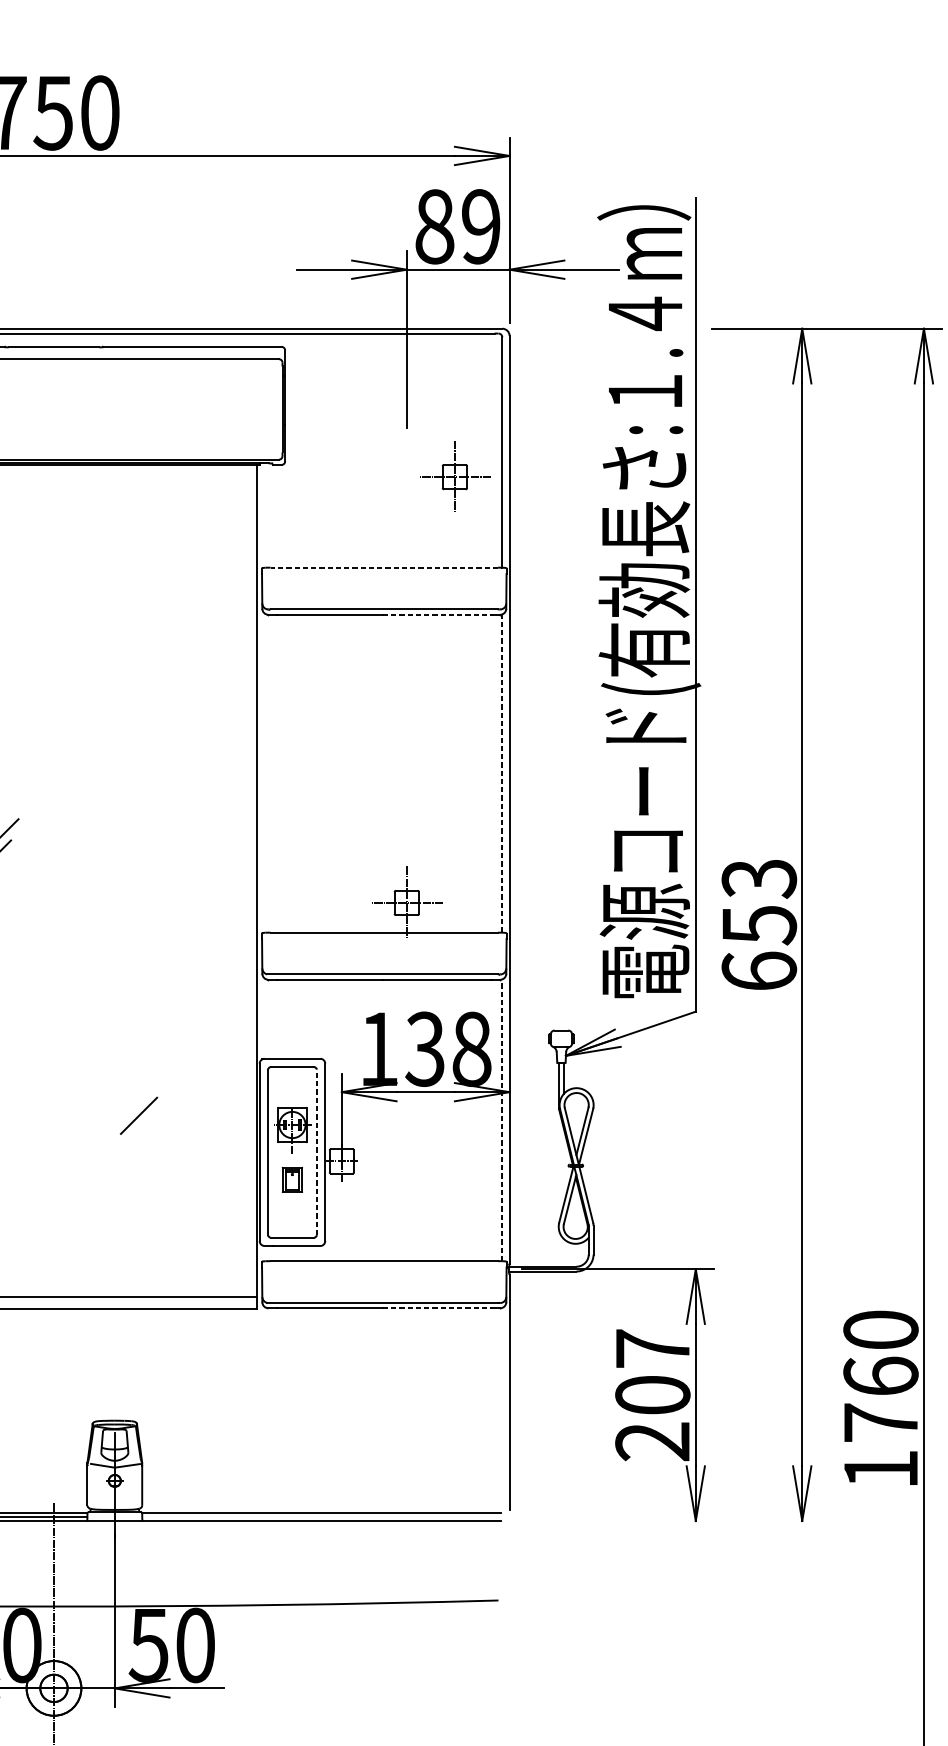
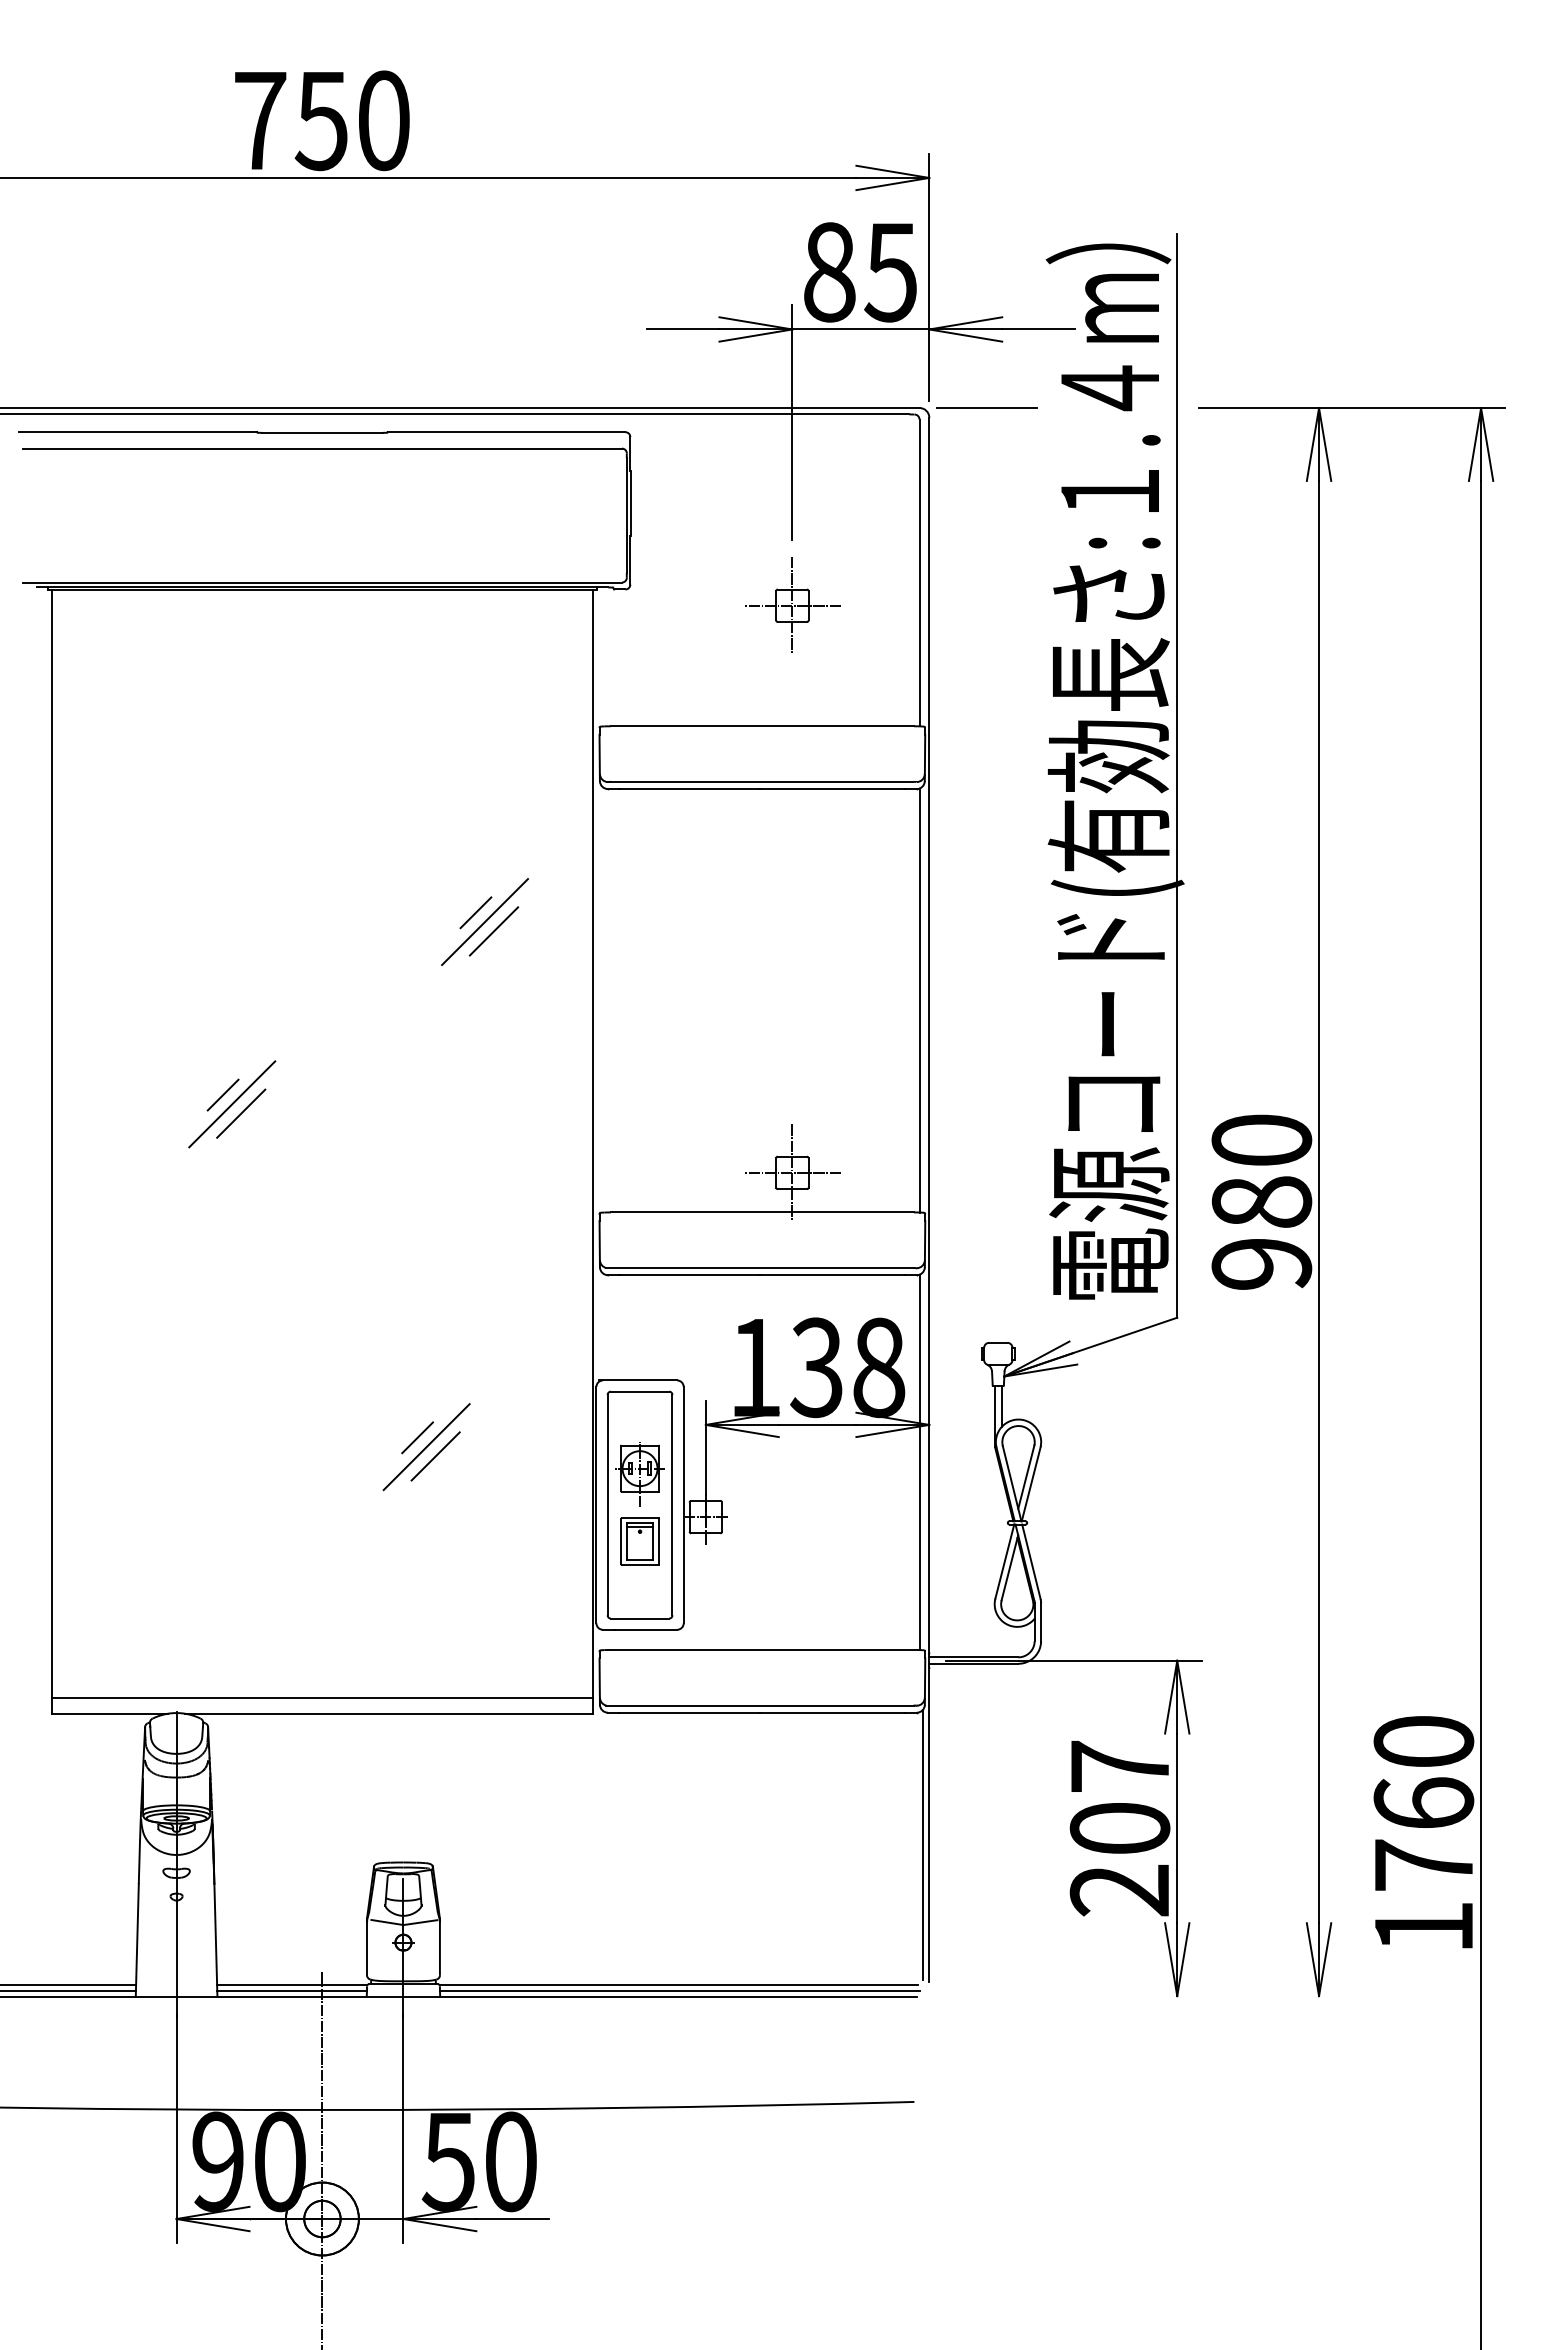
text: (480, 226) -> (890, 272), 89 -> 85
line: (552, 329) -> (986, 408), added
part: (454, 476) -> (792, 604), moved
line: (384, 567) -> (762, 726), dashed -> solid
line: (436, 615) -> (832, 789), dashed -> solid
line: (168, 707) -> (475, 912), added
line: (175, 714) -> (484, 922), added
line: (182, 721) -> (493, 931), added
line: (502, 773) -> (919, 1000), dashed -> solid
text: (759, 924) -> (1261, 1201), 653 -> 980
line: (125, 1101) -> (417, 1437), added
line: (132, 1109) -> (426, 1447), added
line: (502, 1120) -> (919, 1462), dashed -> solid
line: (316, 1151) -> (672, 1504), dashed -> solid
part: (292, 1179) -> (639, 1541), size x1.43
line: (437, 1308) -> (833, 1712), dashed -> solid
line: (504, 1407) -> (922, 1844), added
line: (322, 1517) -> (679, 1991), added

